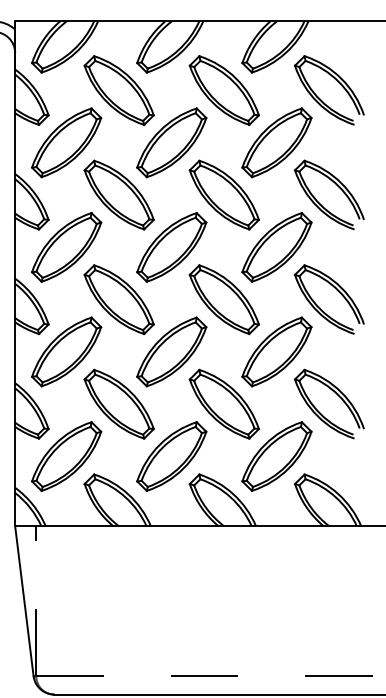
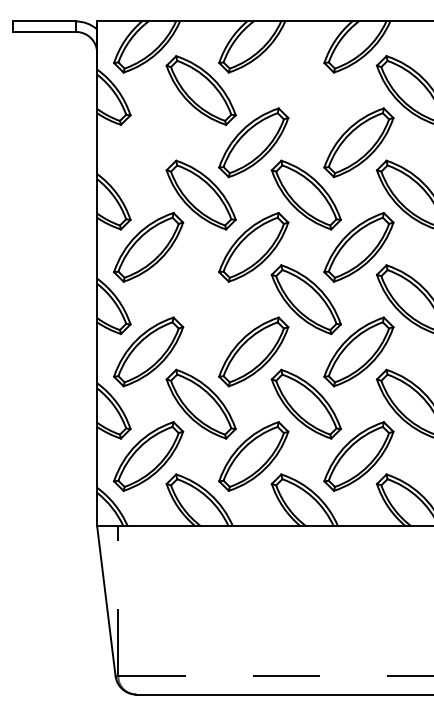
part: (223, 90) -> (305, 90), removed
part: (66, 142) -> (148, 142), removed
part: (118, 299) -> (200, 299), removed

